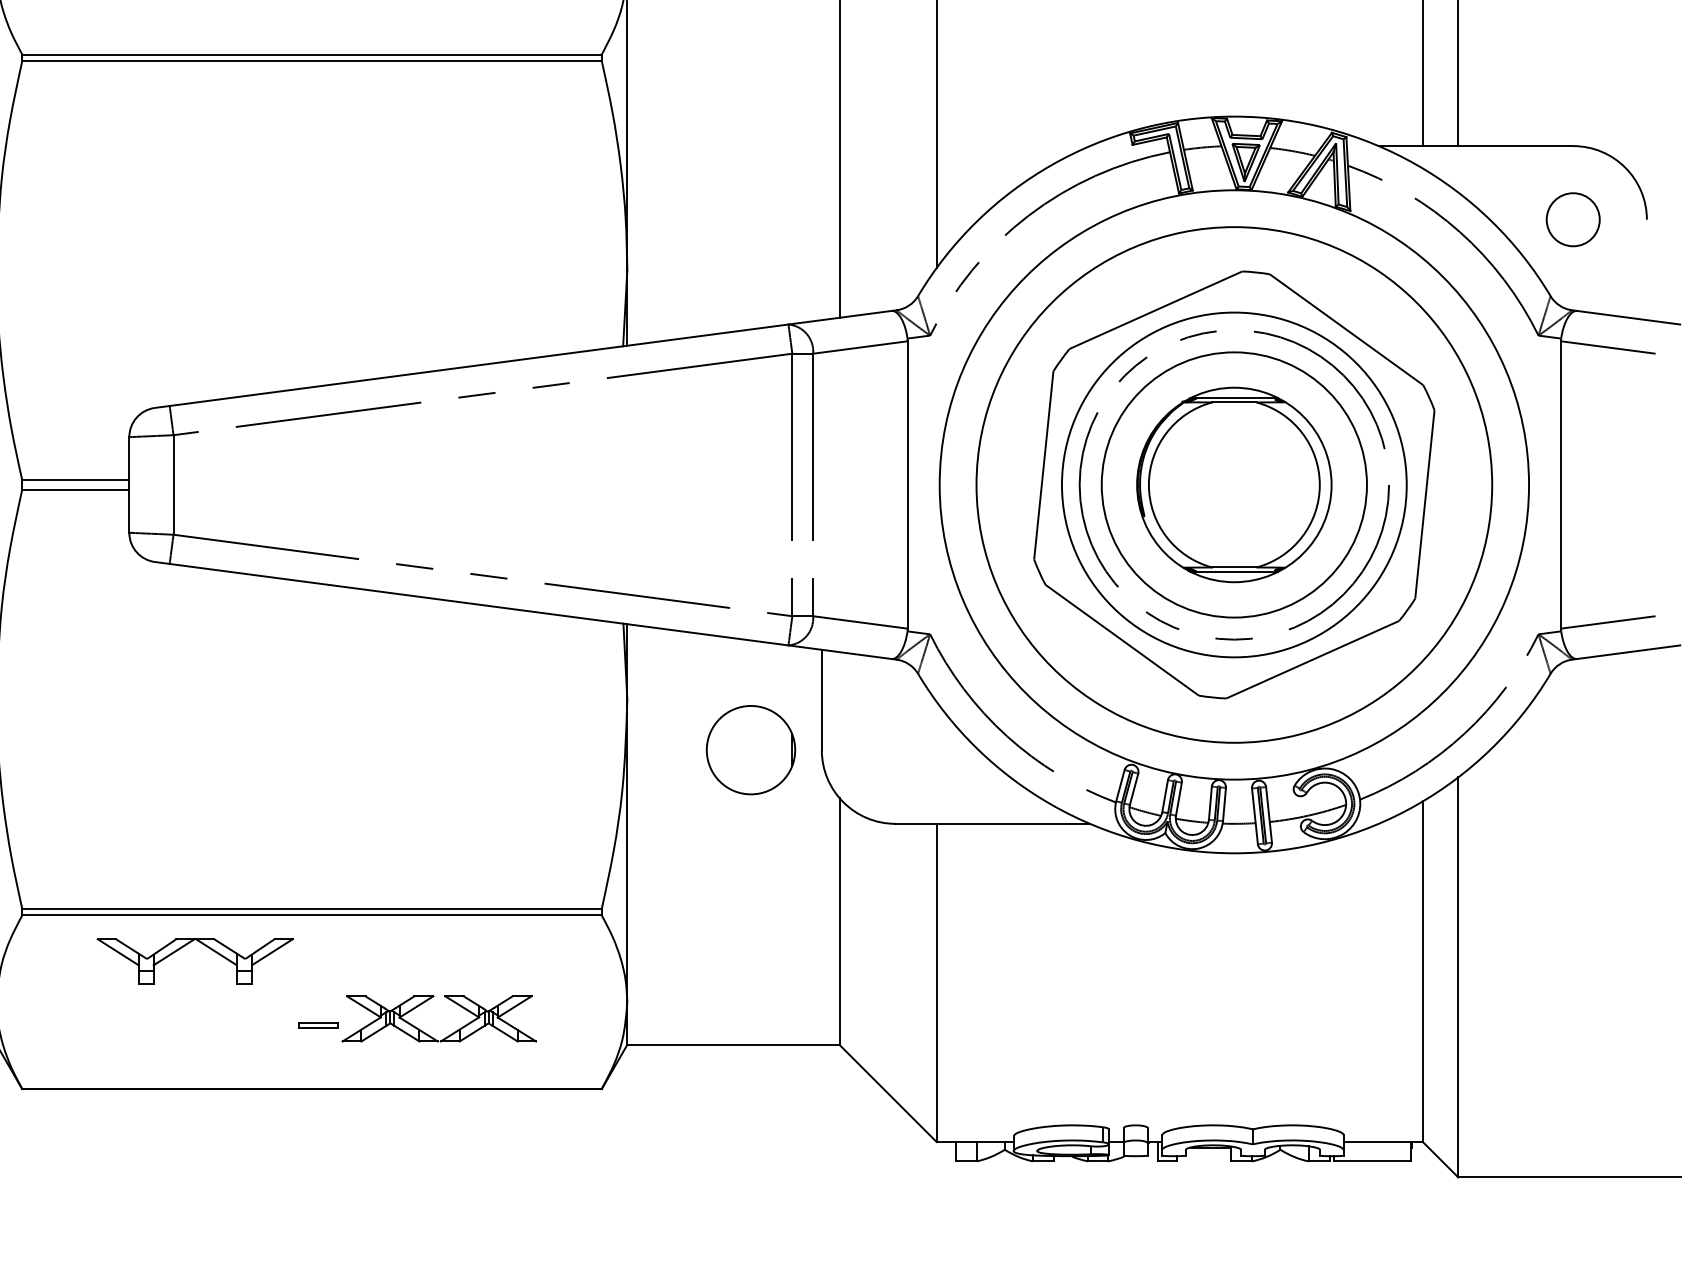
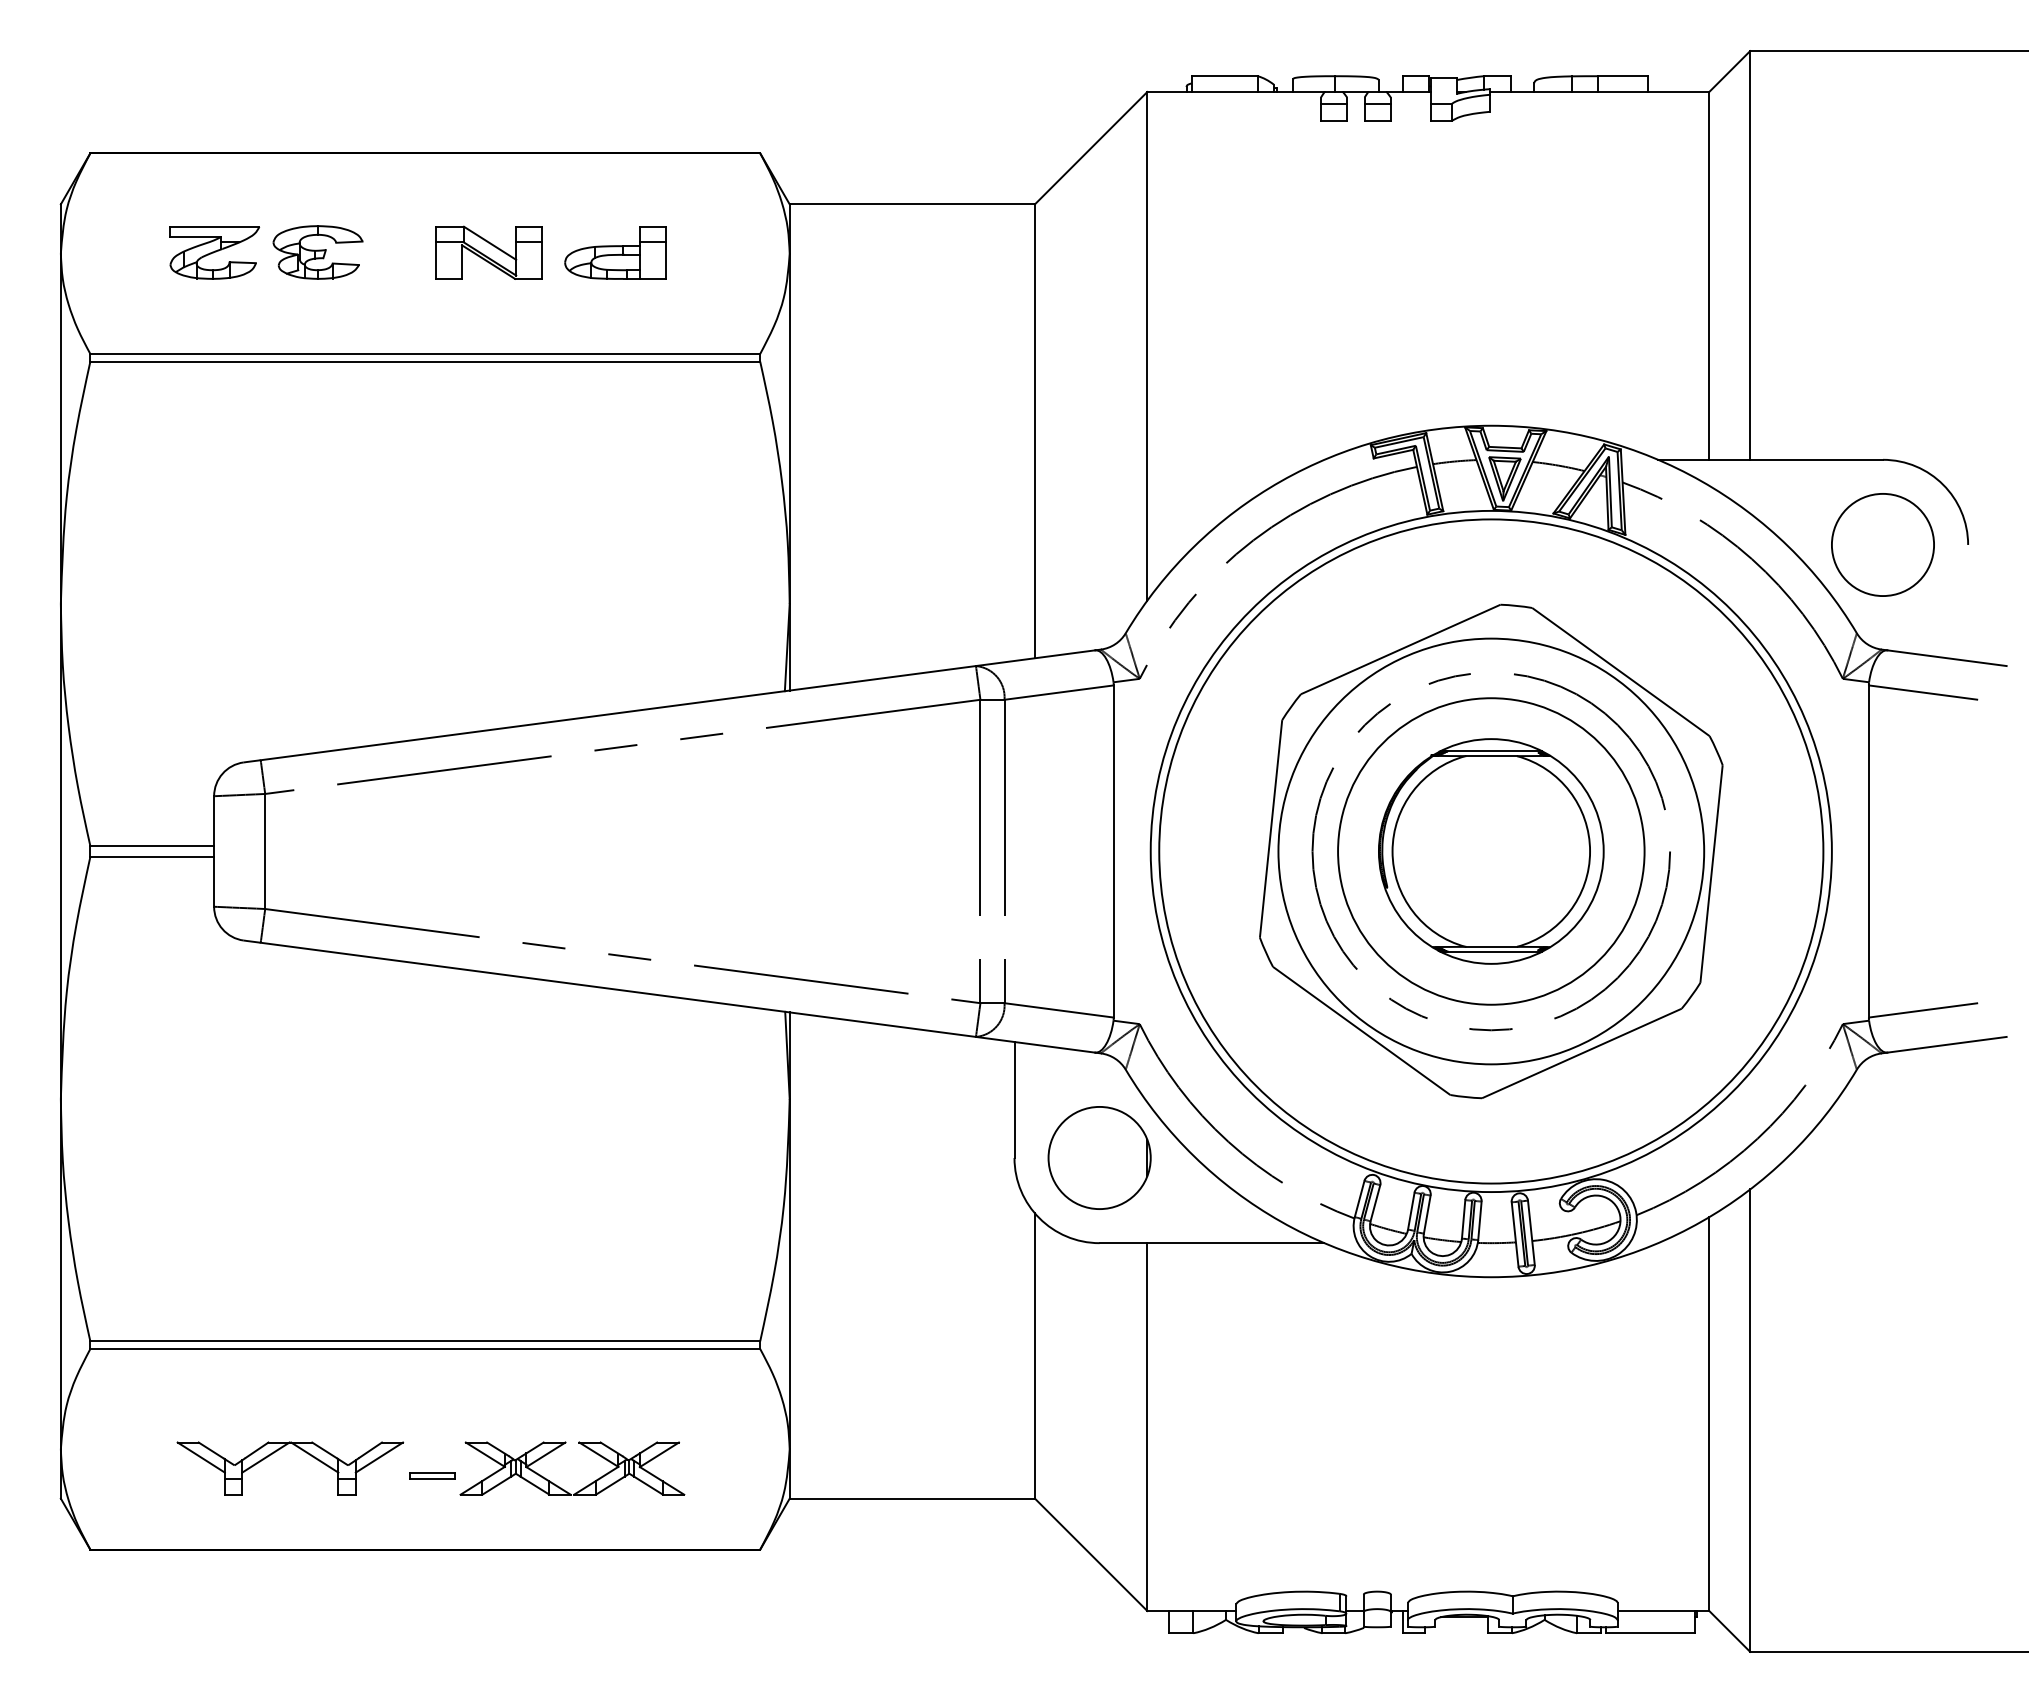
circle: (1572, 219) -> (1882, 544), size x1.67
circle: (1234, 484) -> (1491, 851), size x0.71
circle: (1234, 484) -> (1491, 851), size x1.67
part: (750, 749) -> (1099, 1157), moved
part: (204, 946) -> (301, 1450), moved

